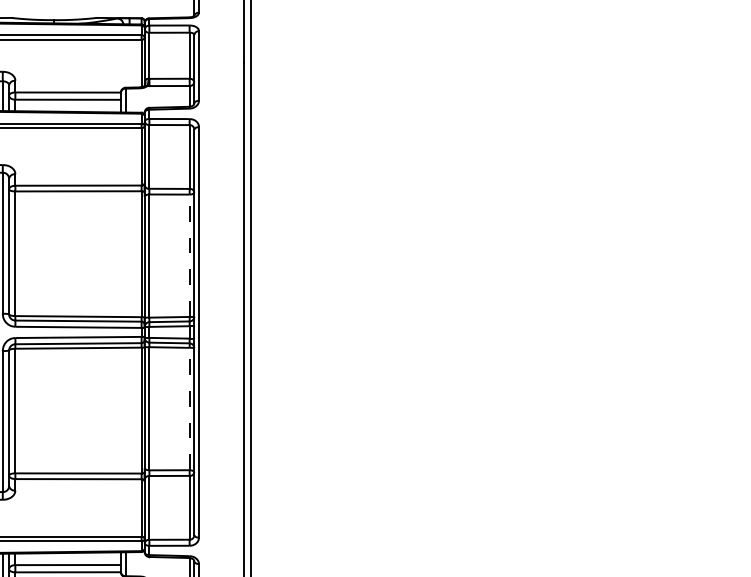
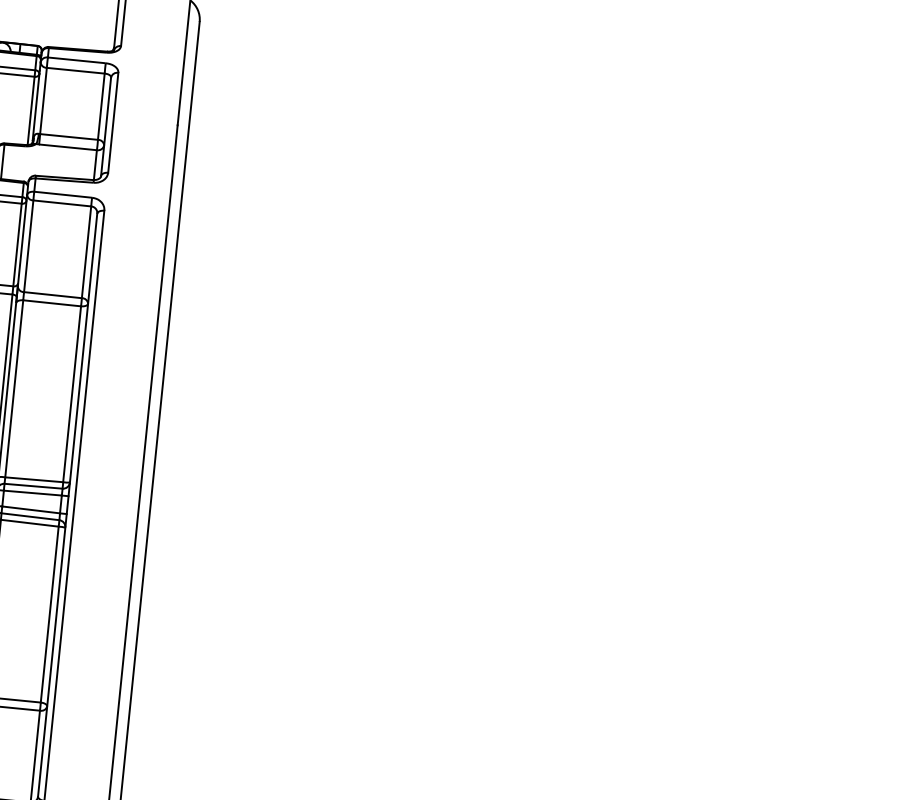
line: (189, 255) -> (71, 393), dashed -> solid
line: (189, 408) -> (49, 613), dashed -> solid

